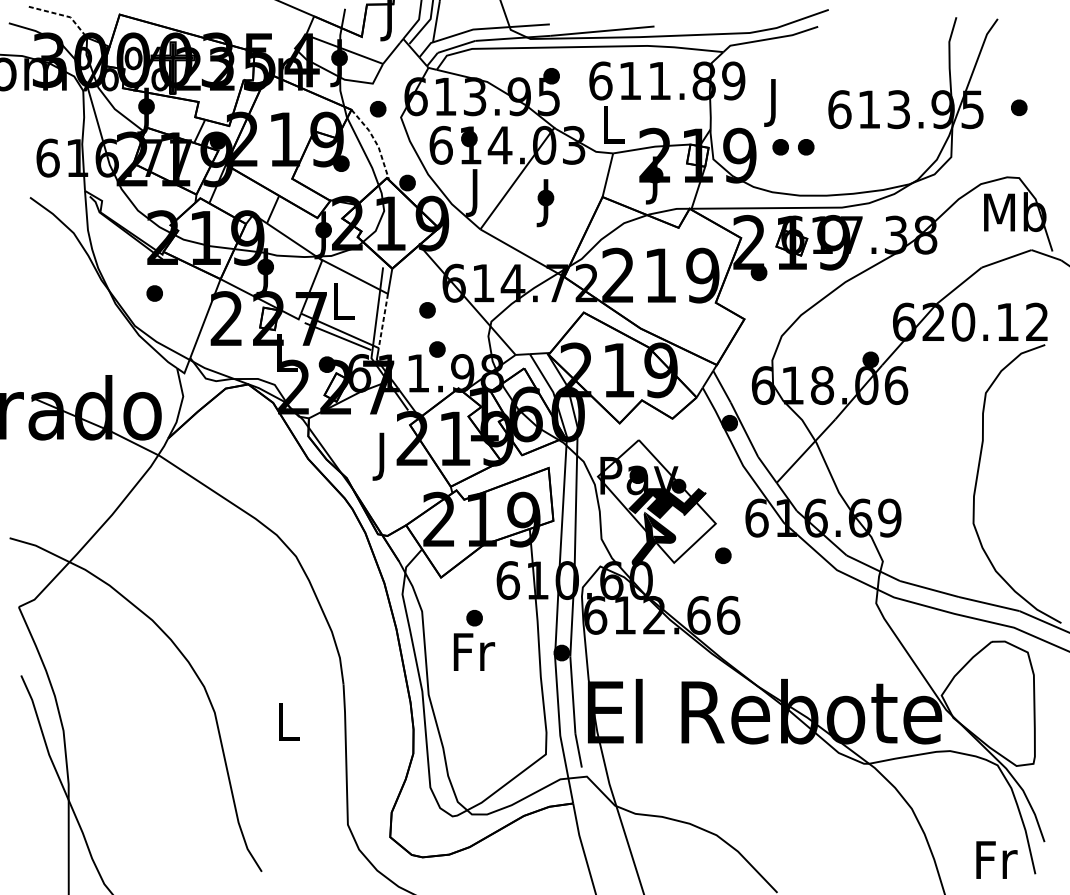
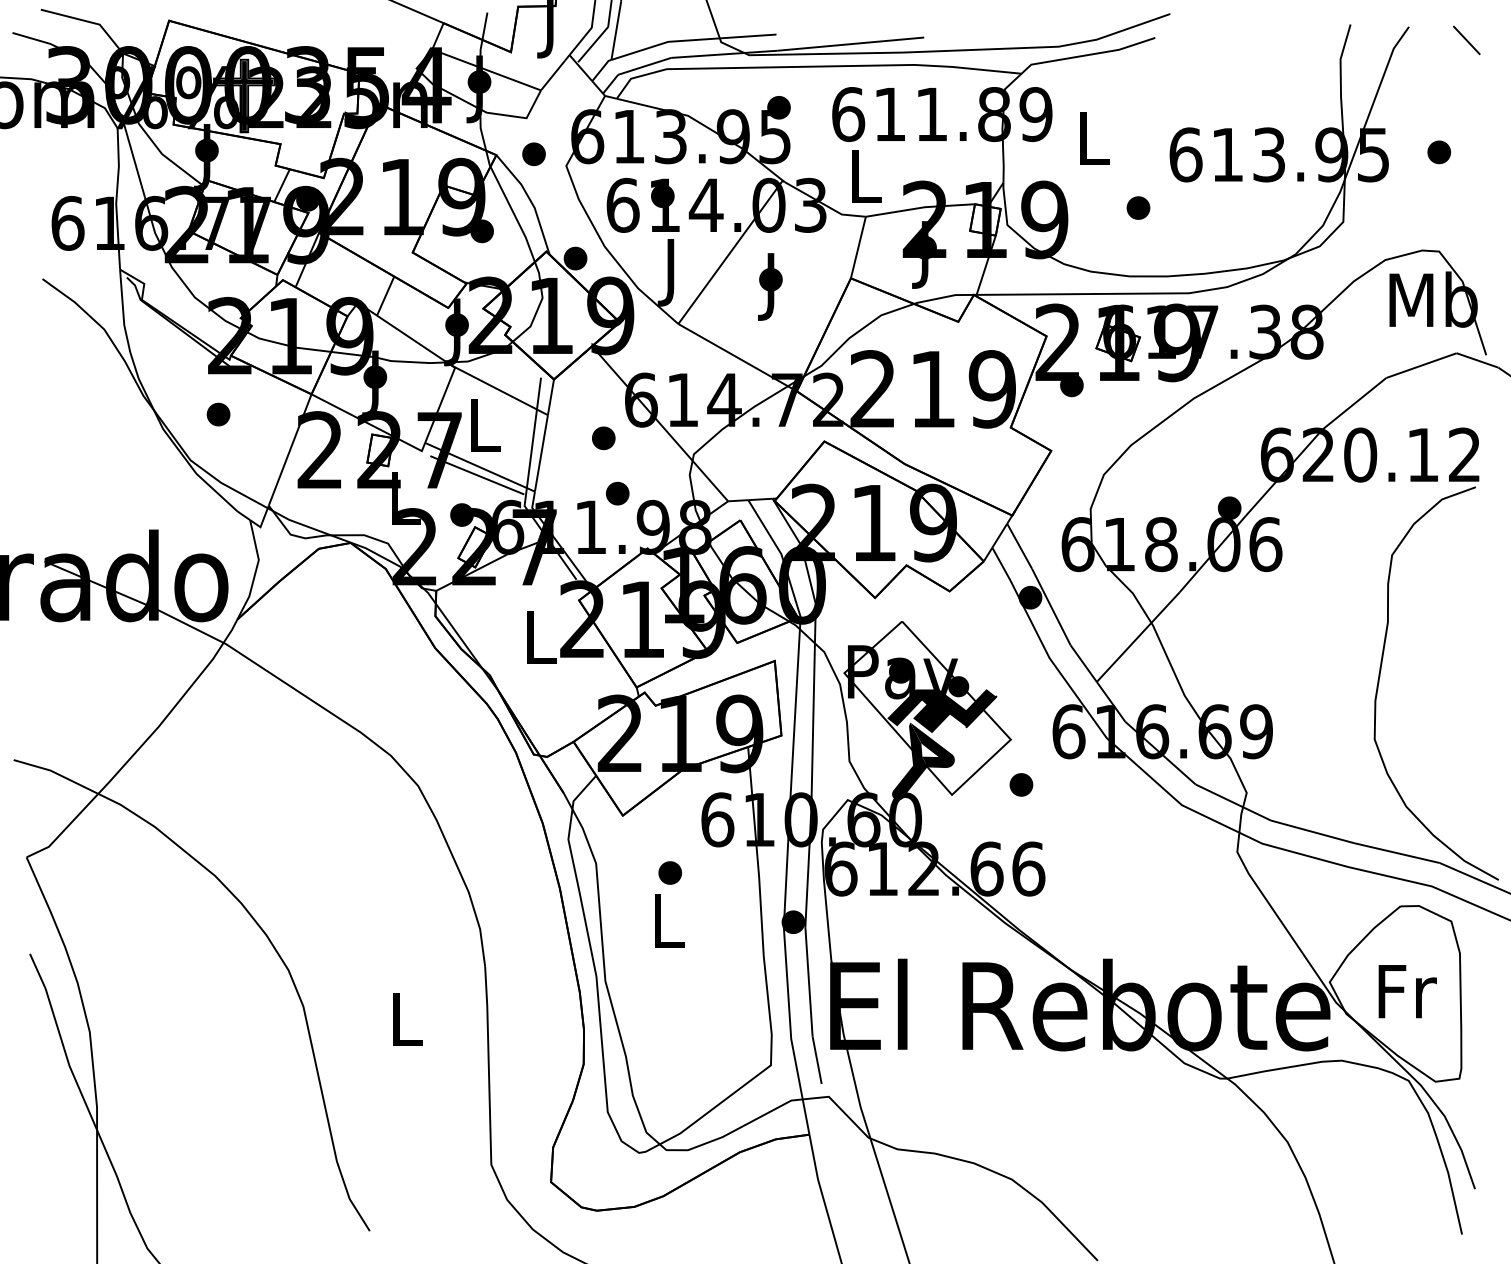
line: (63, 15) -> (89, 21), dashed -> solid
line: (1038, 28) -> (1466, 40), added
text: (775, 102) -> (1094, 145), J -> L
line: (375, 141) -> (530, 200), dashed -> solid
part: (780, 146) -> (1102, 207), removed
line: (383, 321) -> (541, 453), dashed -> solid
text: (383, 456) -> (541, 644), J -> L
text: (474, 651) -> (670, 920), Fr -> L
text: (996, 860) -> (1407, 991), moved

